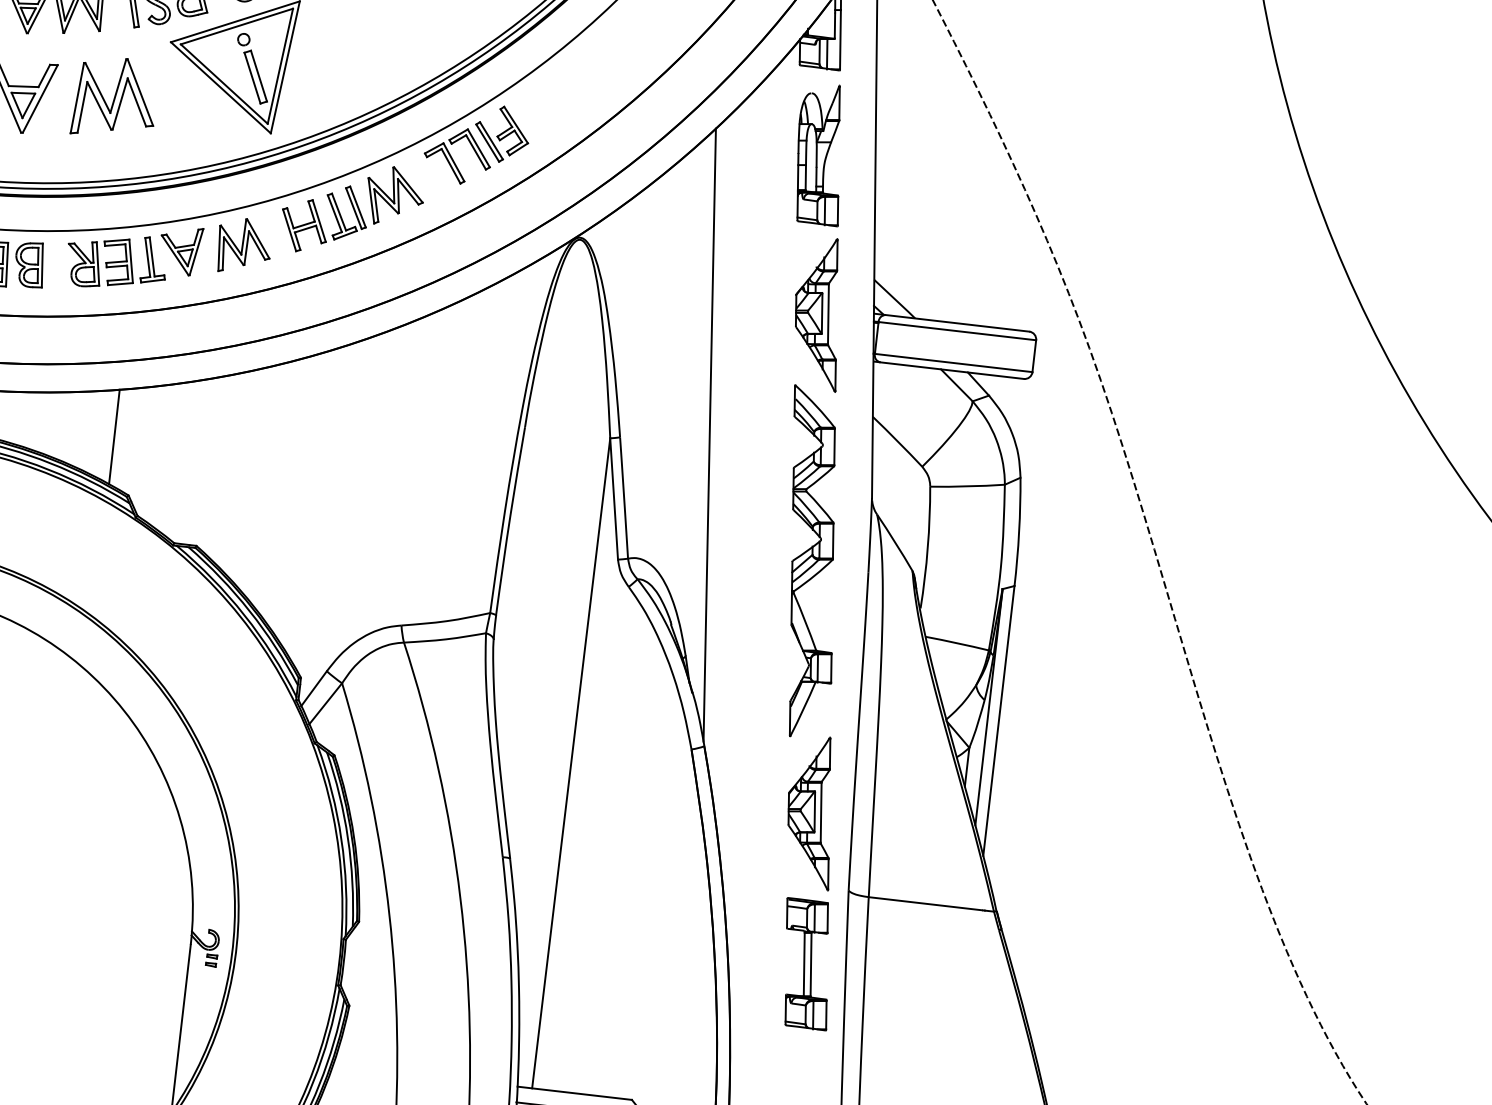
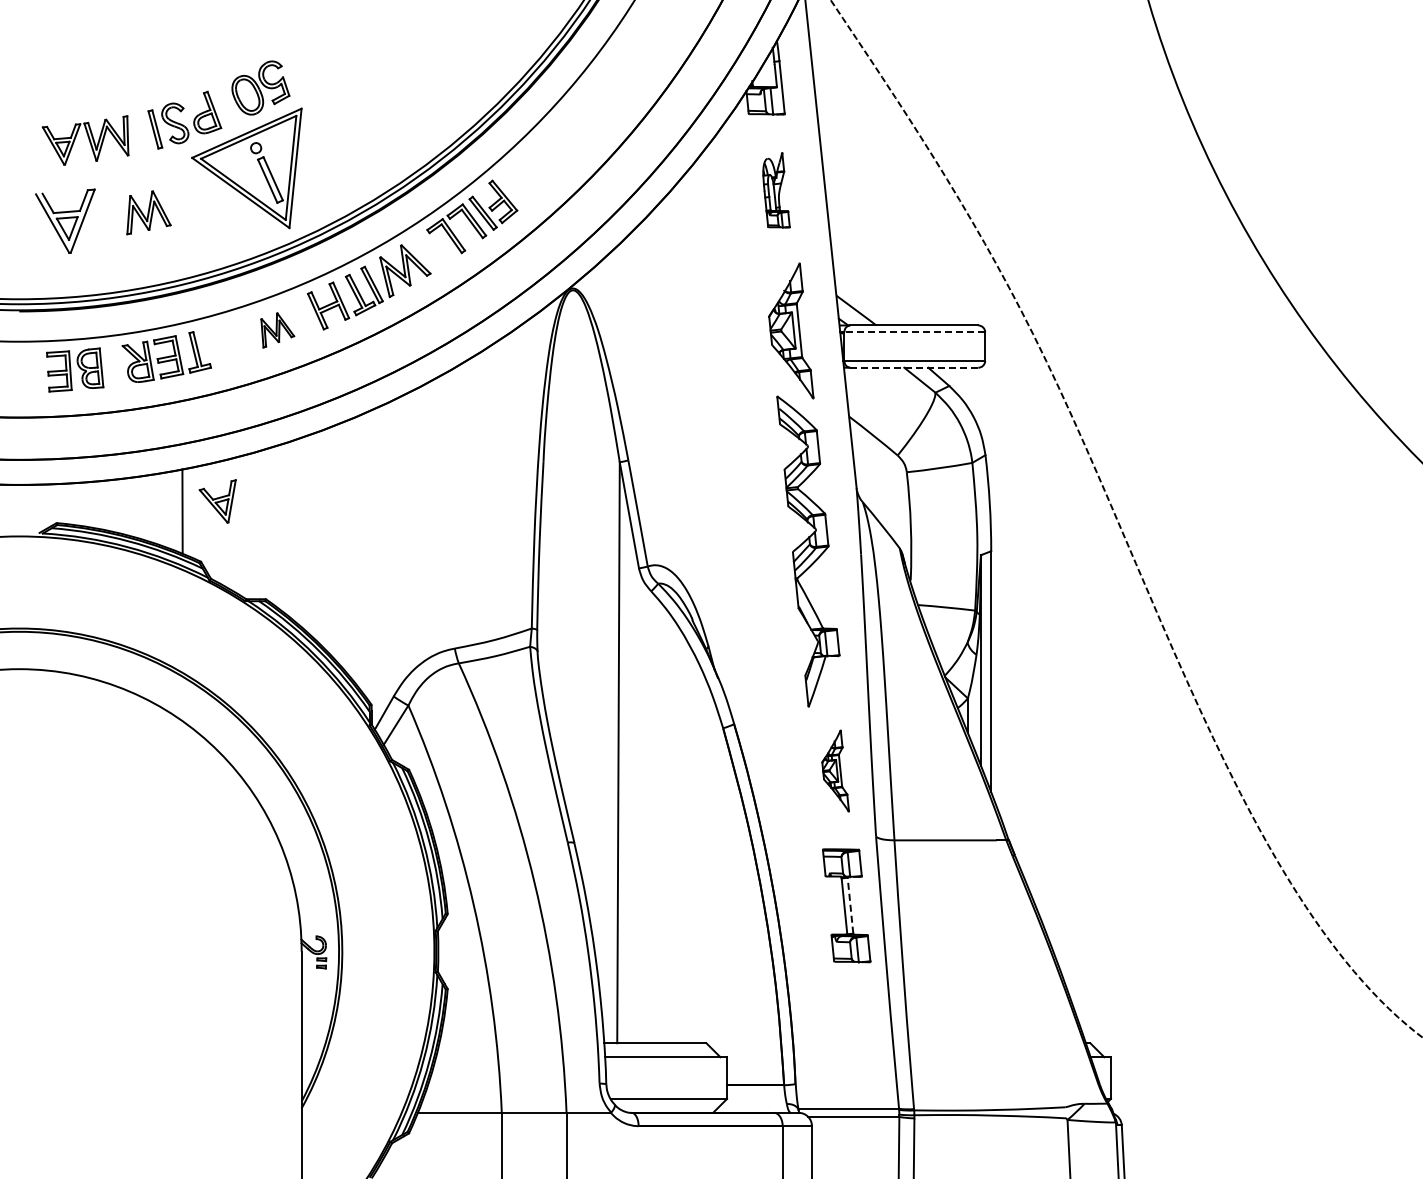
part: (115, 97) -> (148, 212), size x0.6
part: (820, 154) -> (776, 190), size x0.6
part: (244, 246) -> (277, 330), size x0.7
part: (180, 250) -> (217, 501), moved
line: (956, 331) -> (914, 332), solid -> dashed
line: (952, 370) -> (914, 367), solid -> dashed
line: (708, 435) -> (706, 449), removed
part: (811, 811) -> (835, 770), size x0.6
line: (811, 964) -> (850, 905), solid -> dashed

